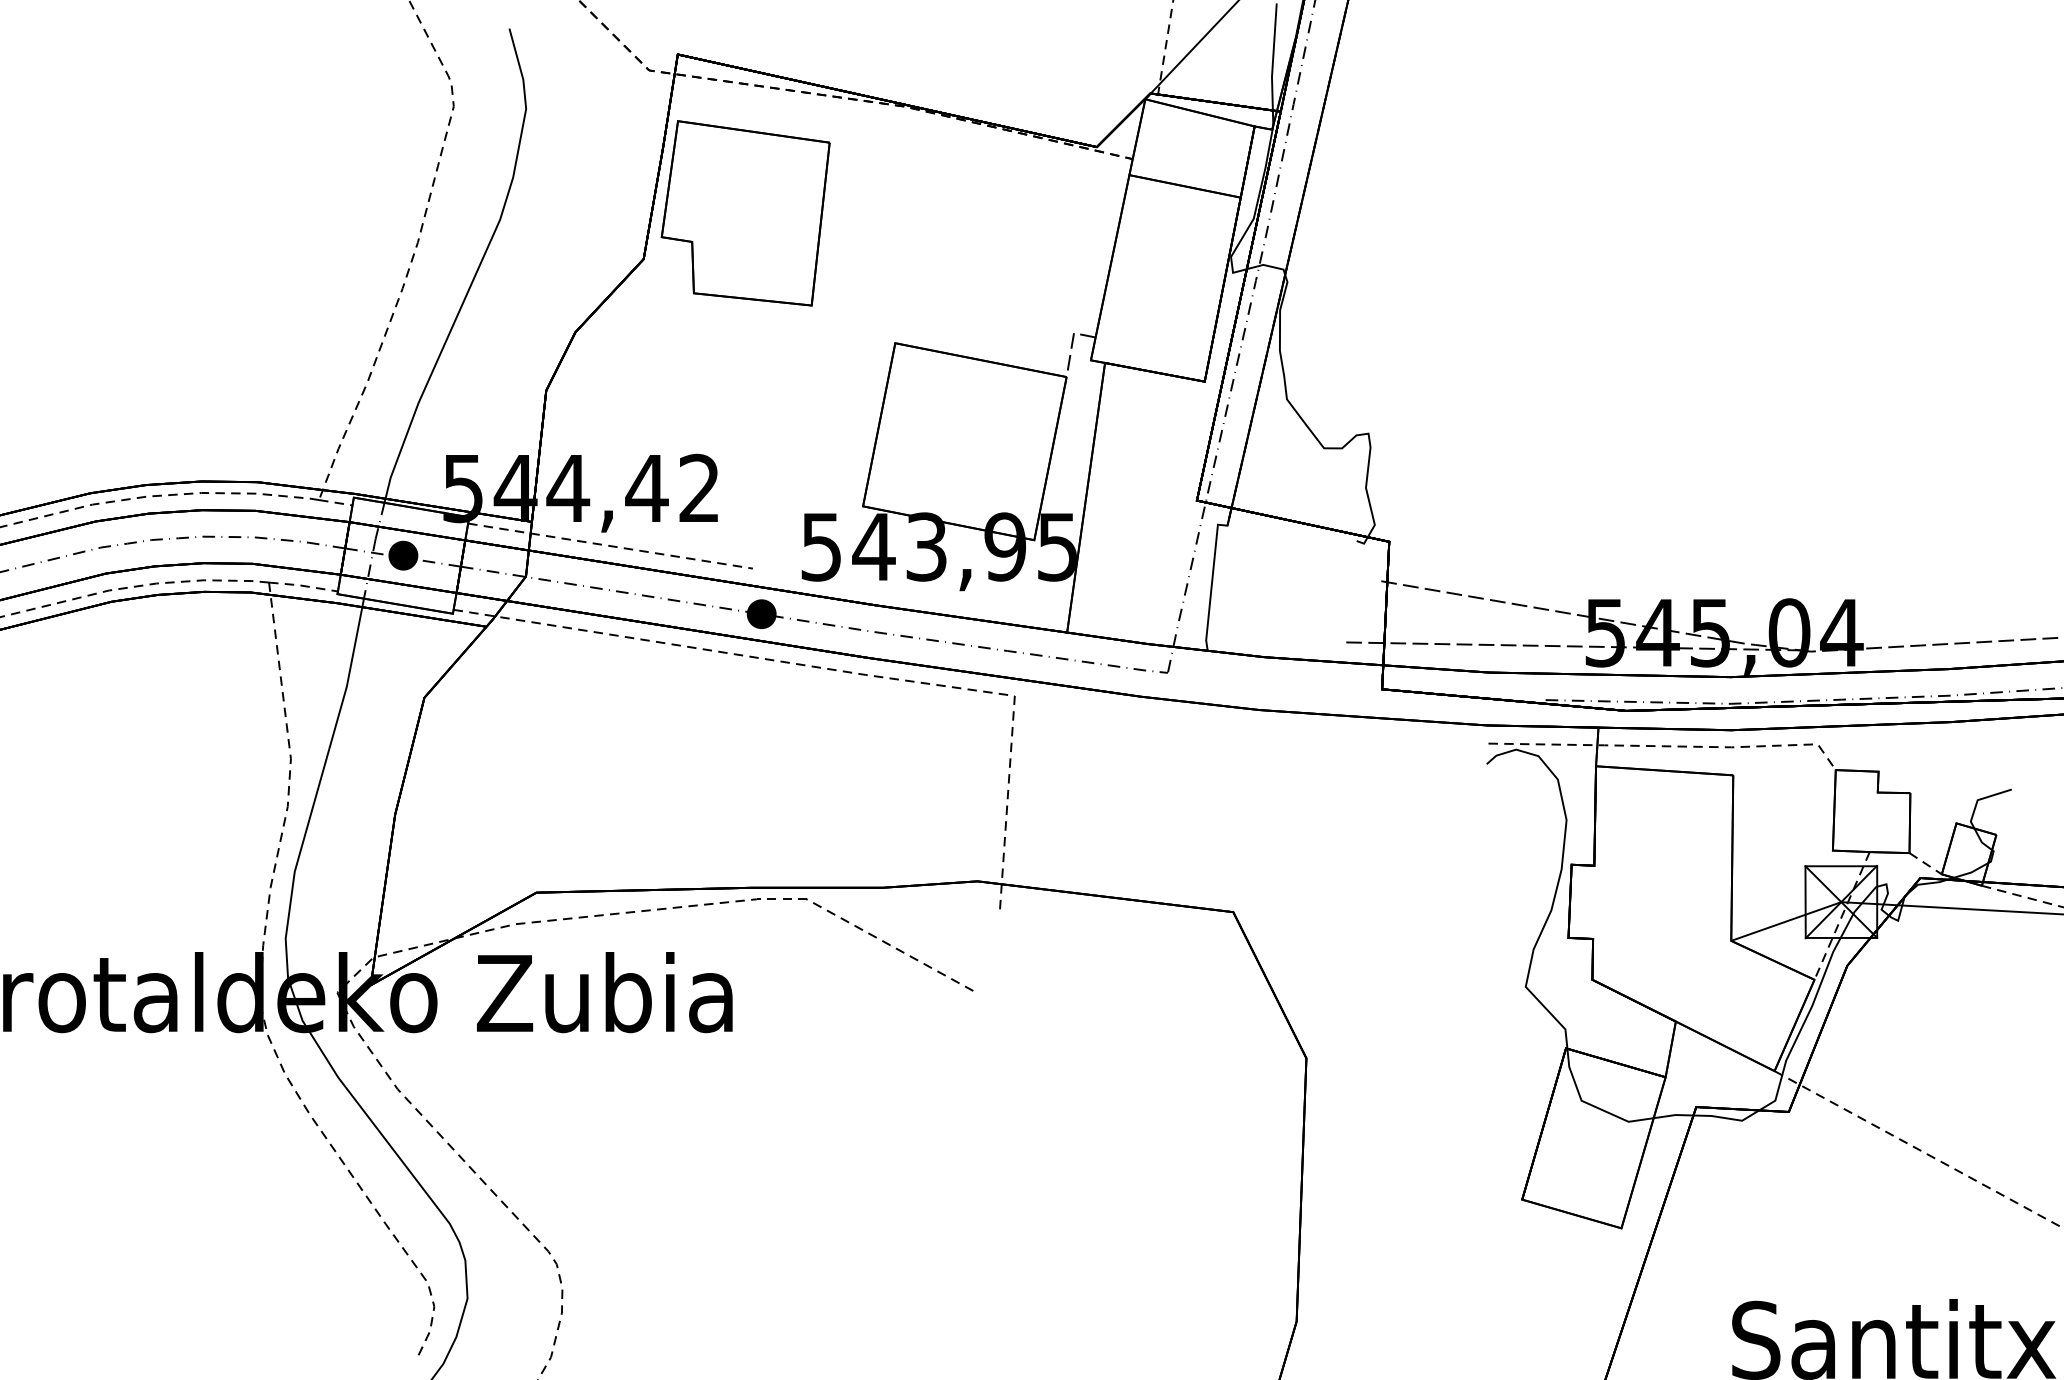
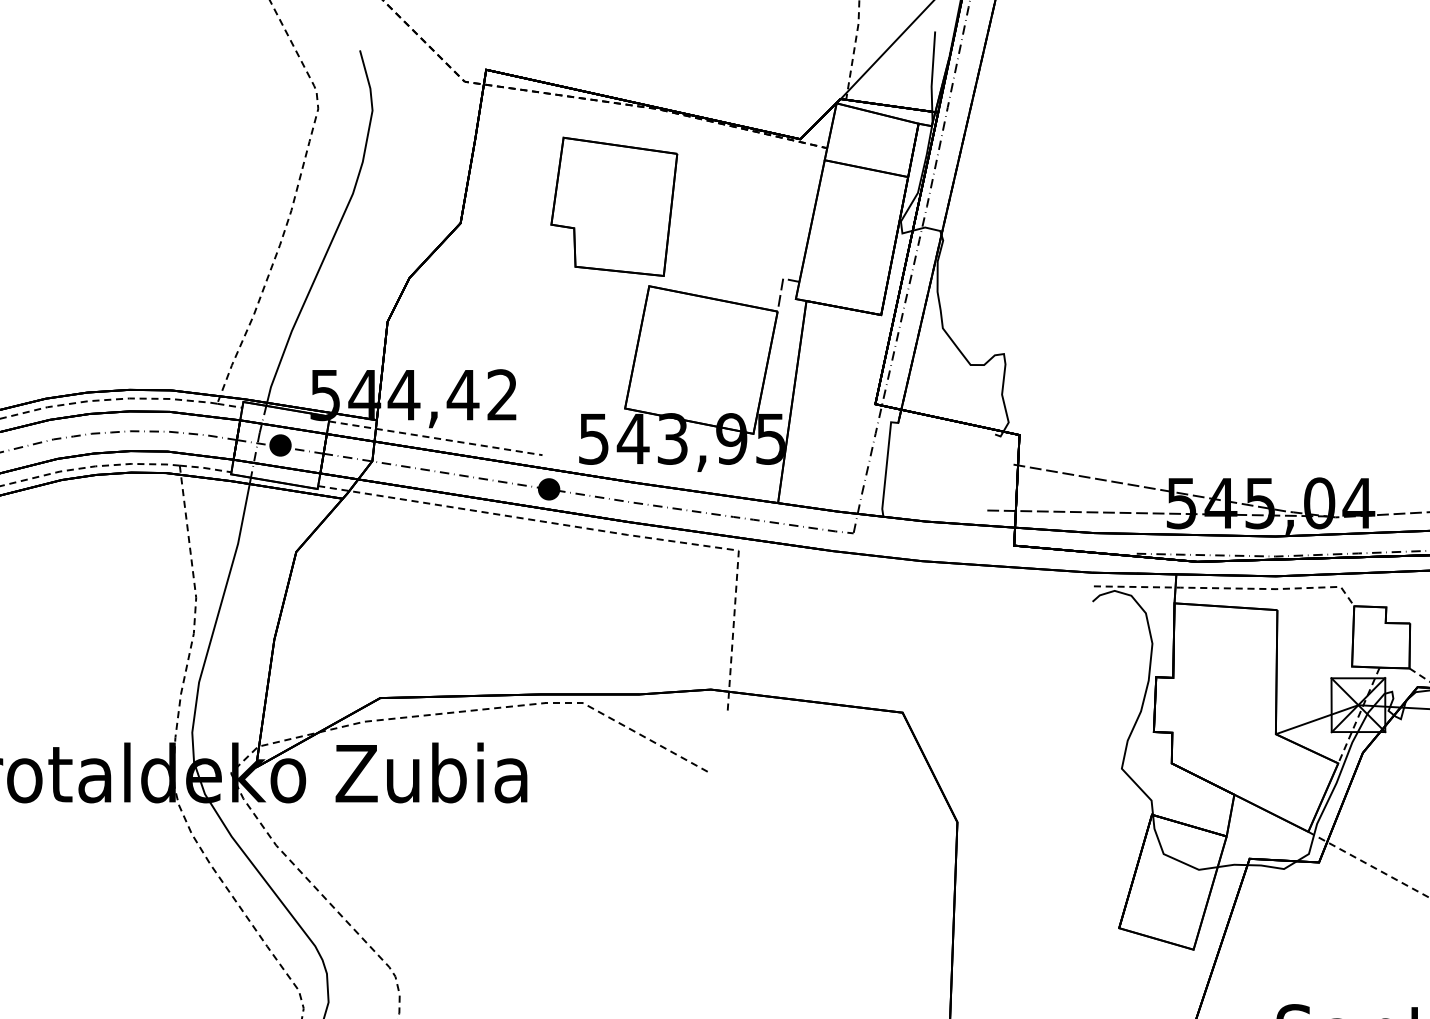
part: (745, 213) -> (614, 206), moved

